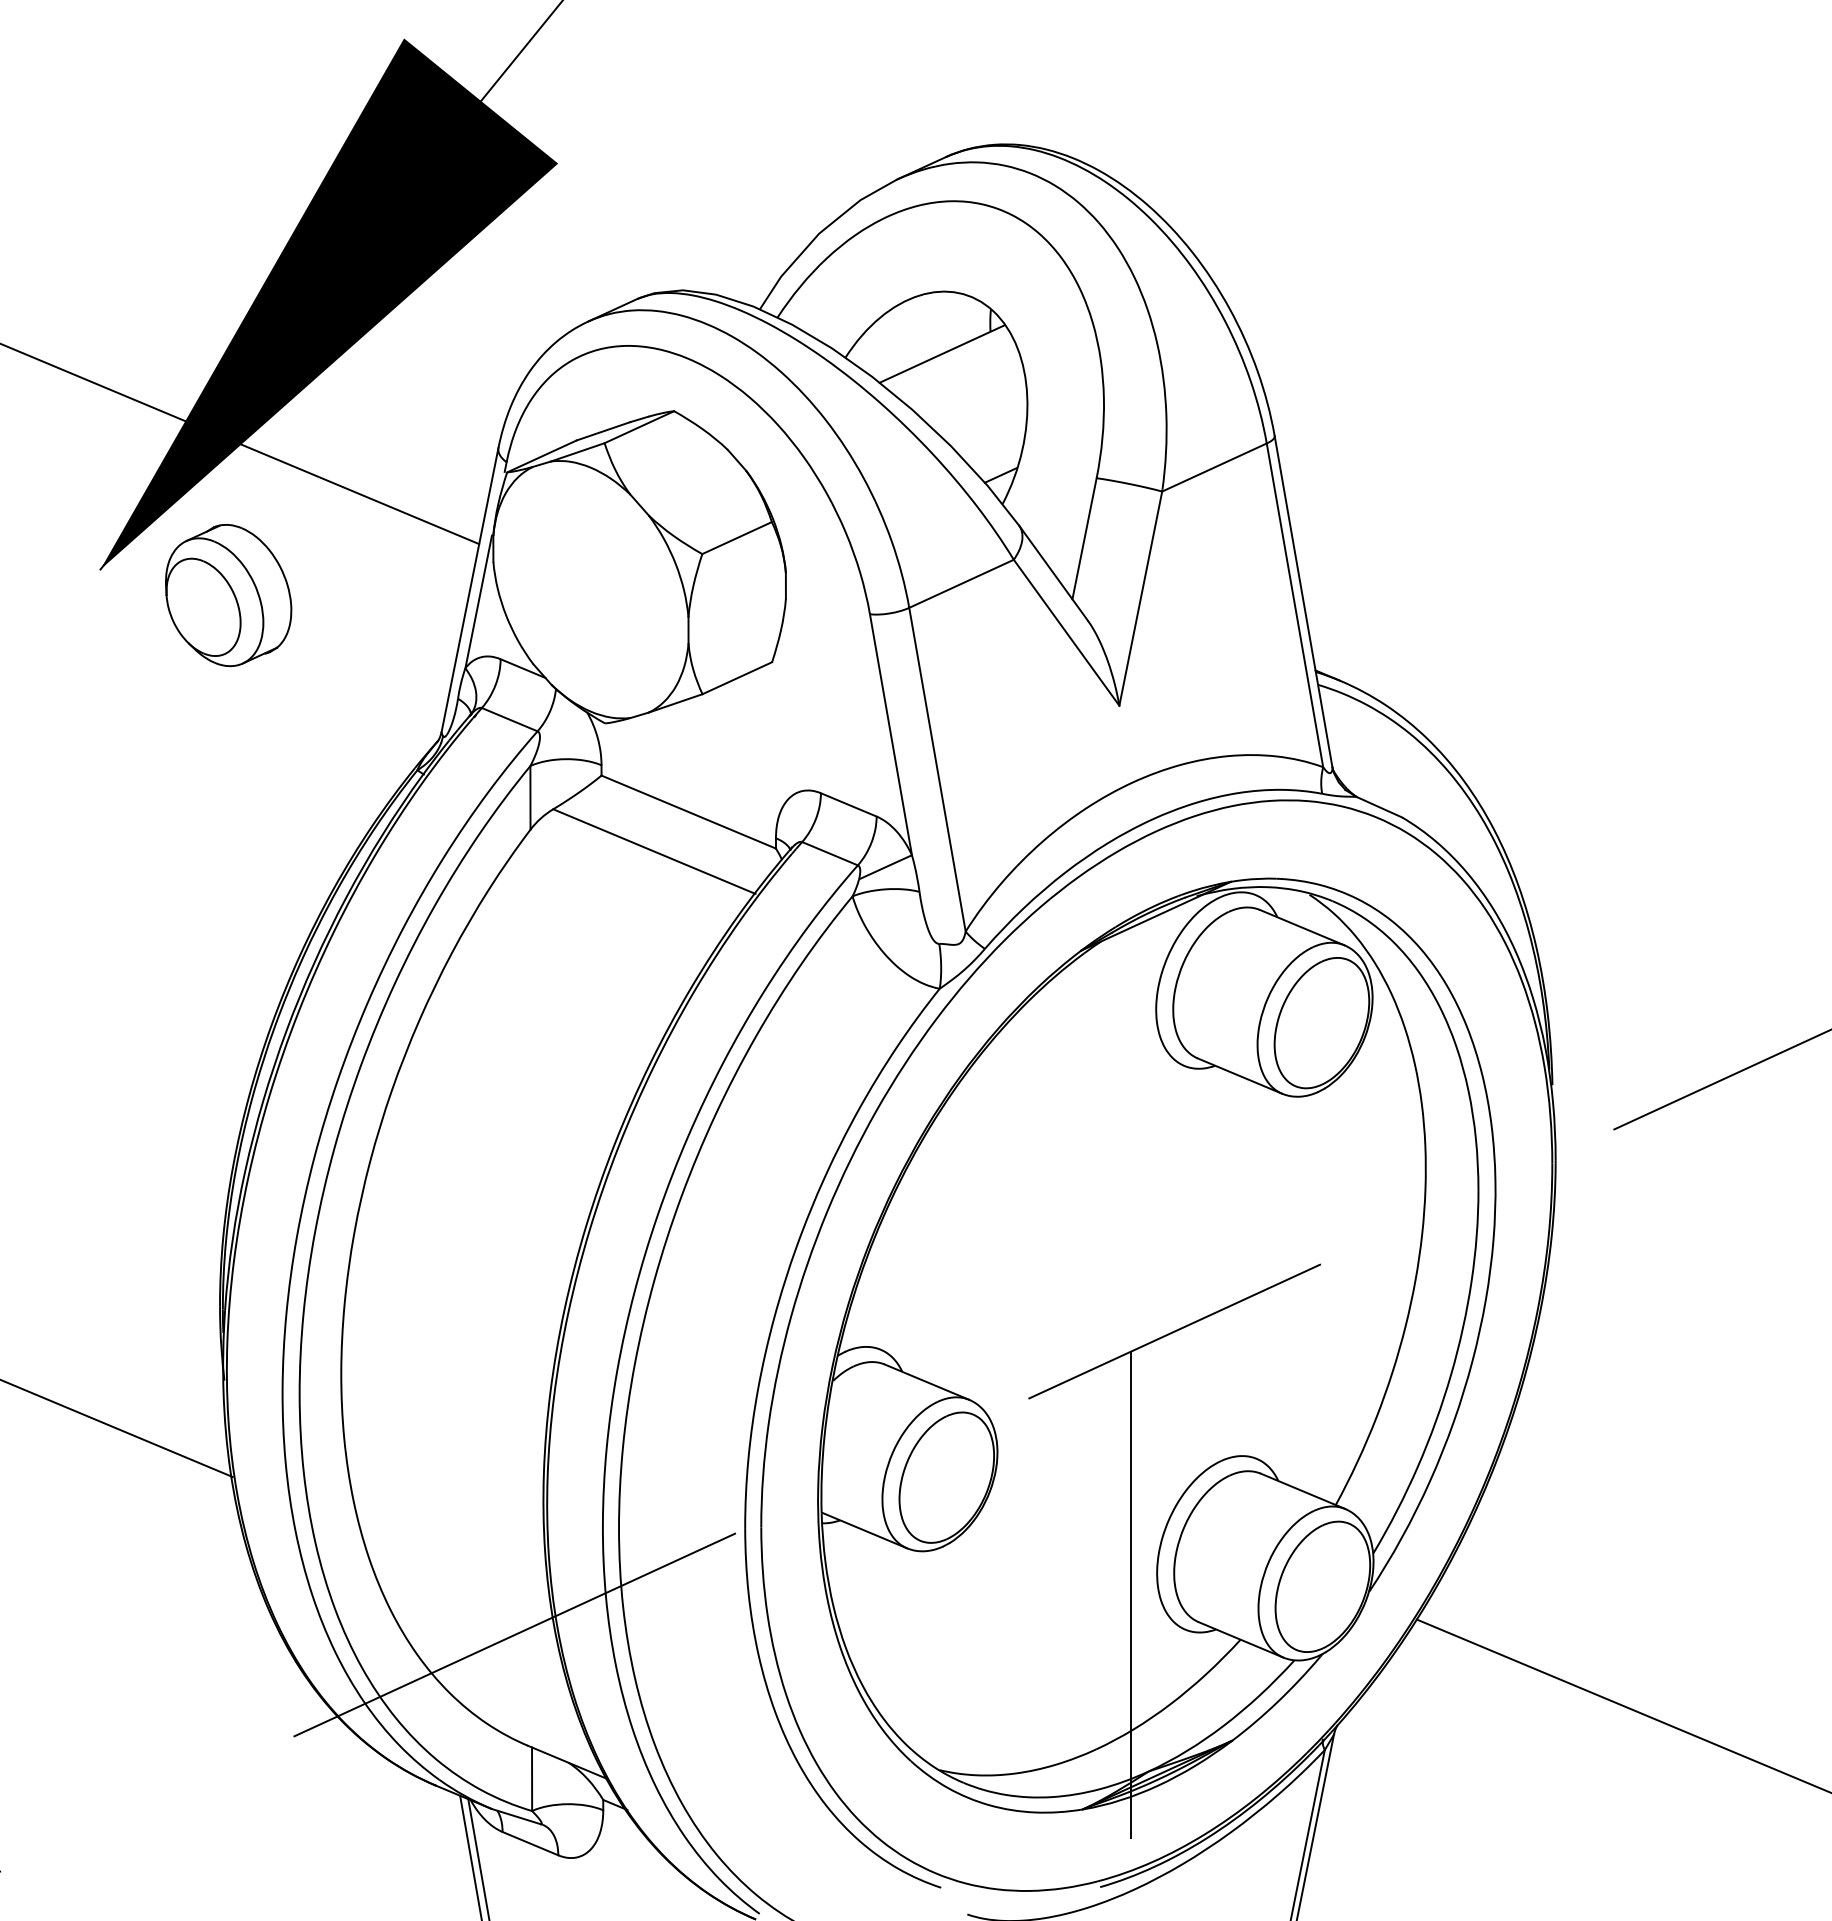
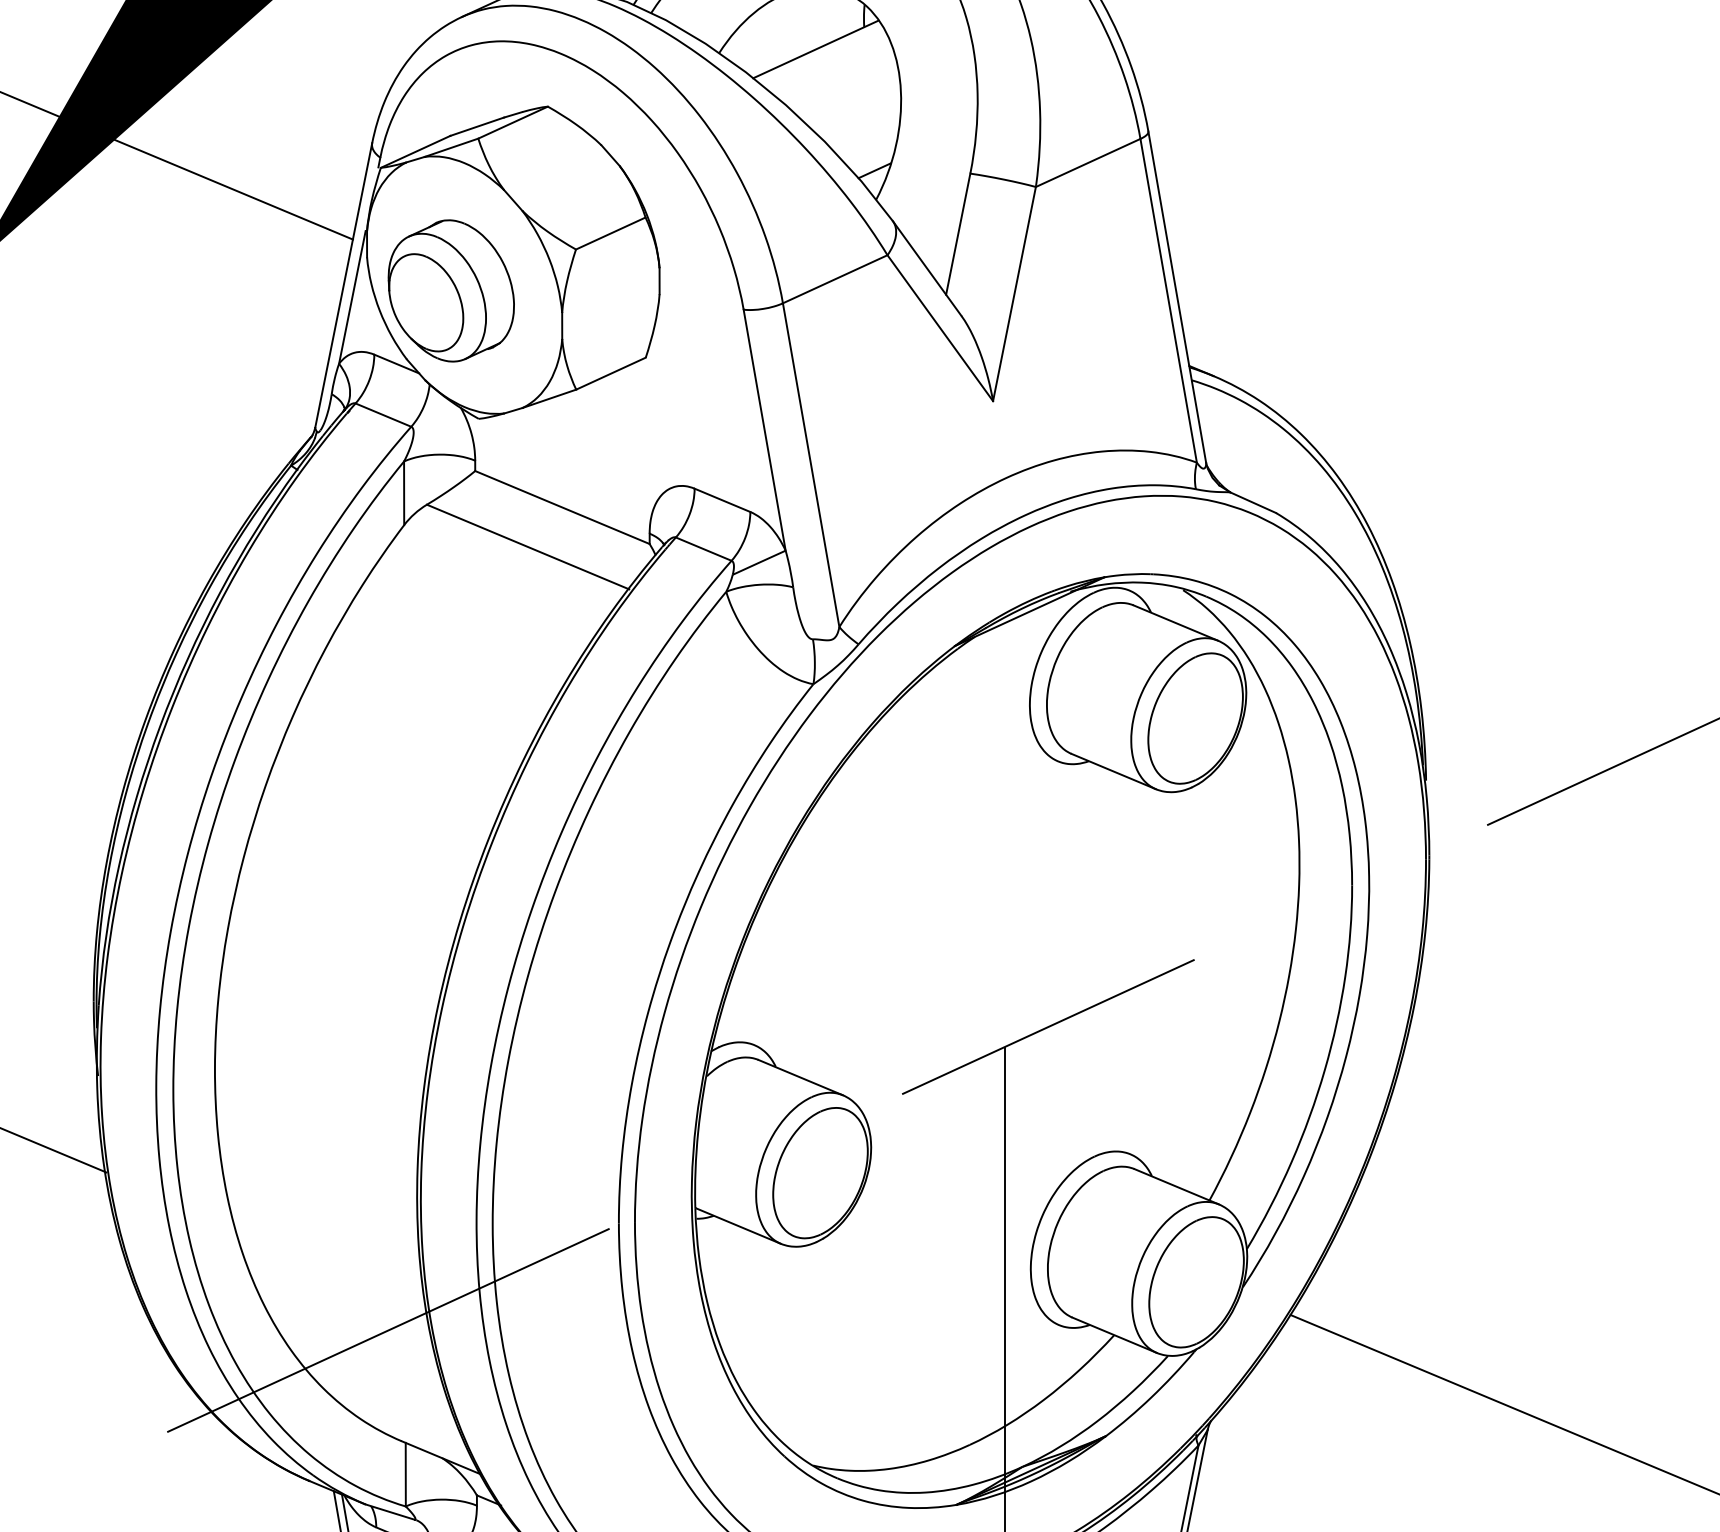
part: (228, 595) -> (451, 290), moved

